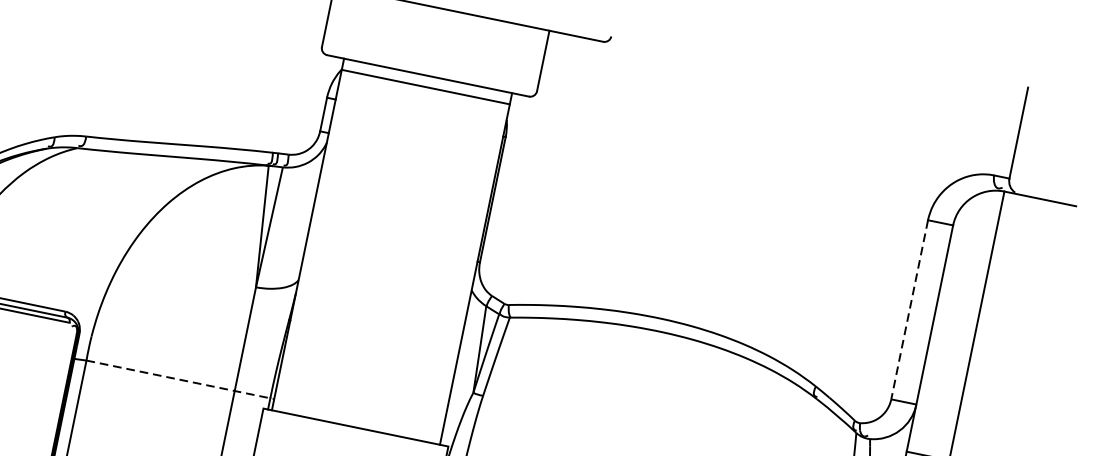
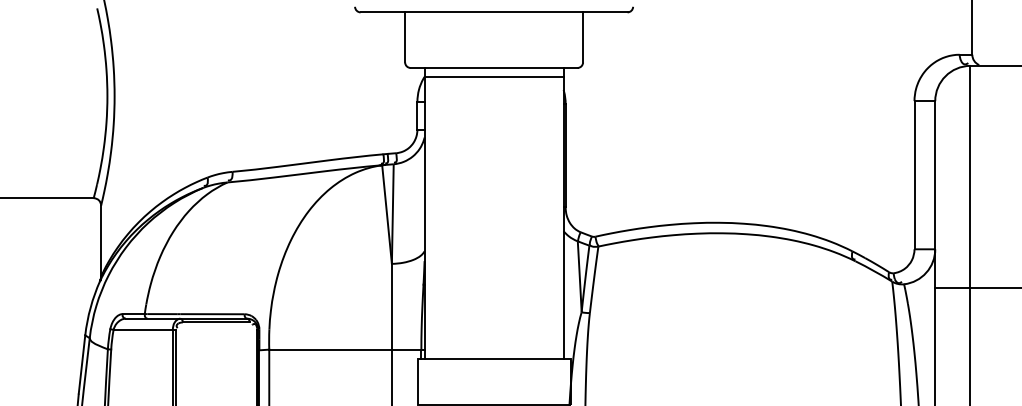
line: (909, 310) -> (914, 175), dashed -> solid
line: (179, 379) -> (346, 349), dashed -> solid

